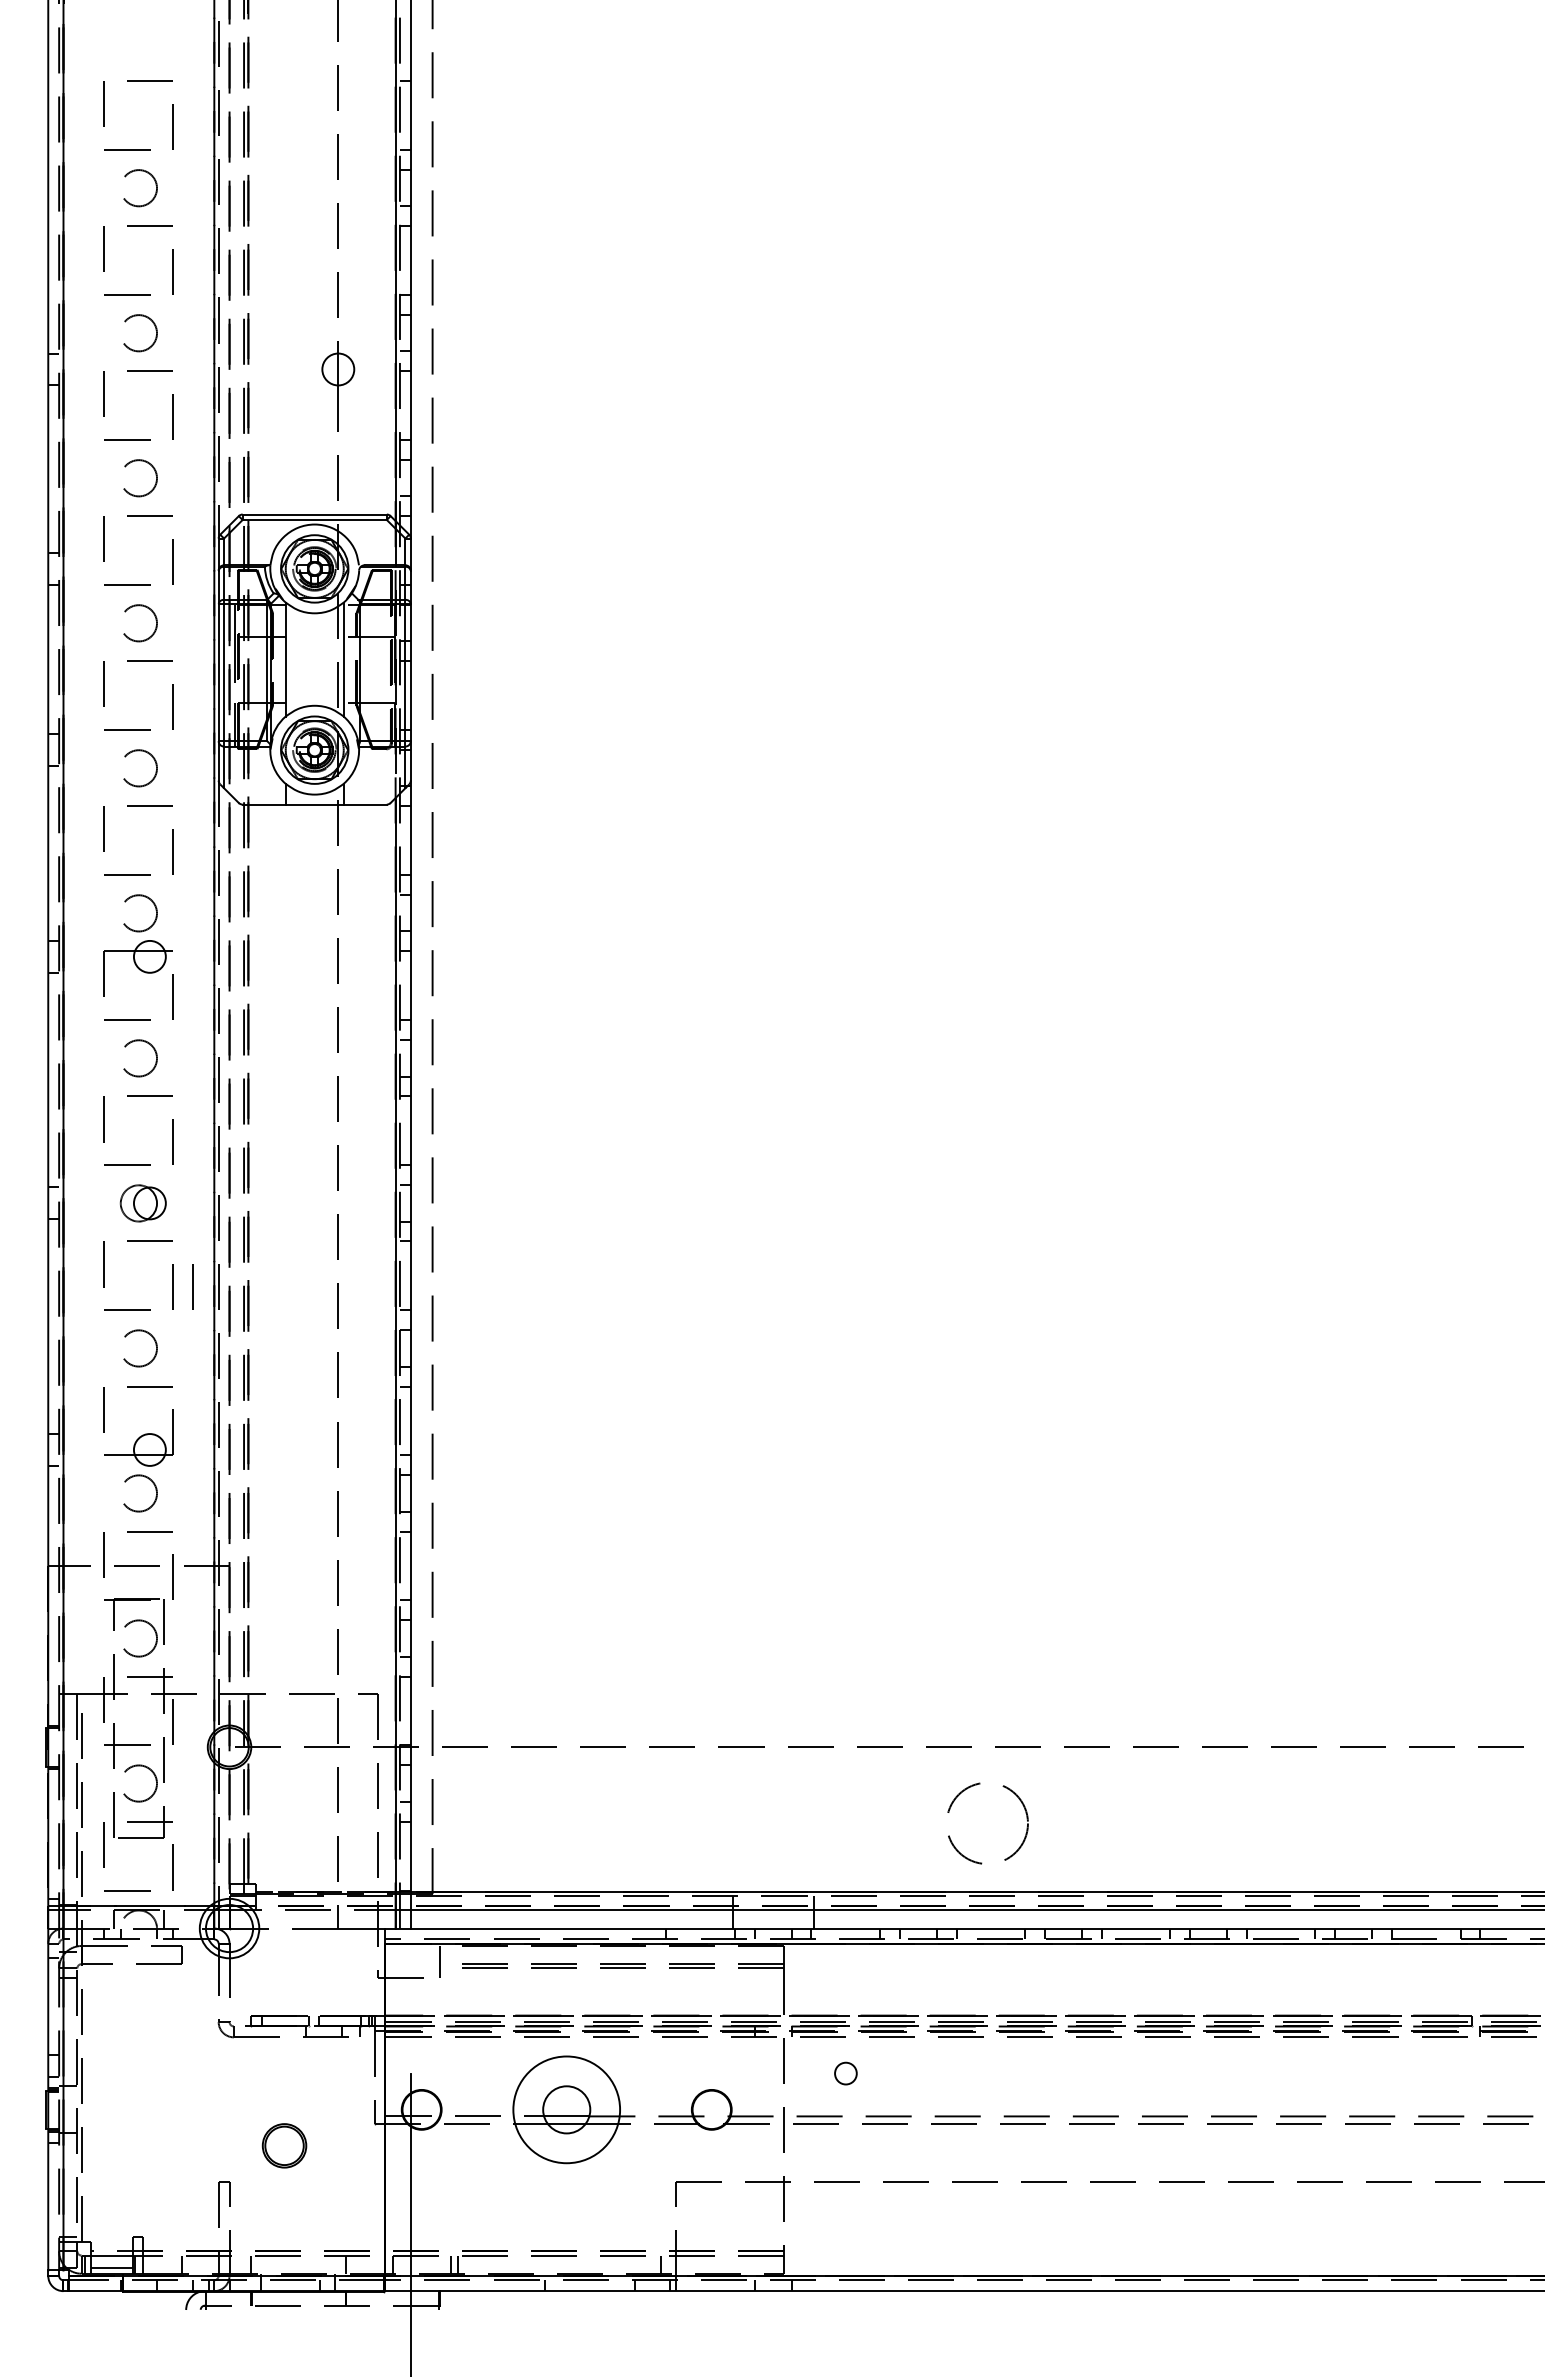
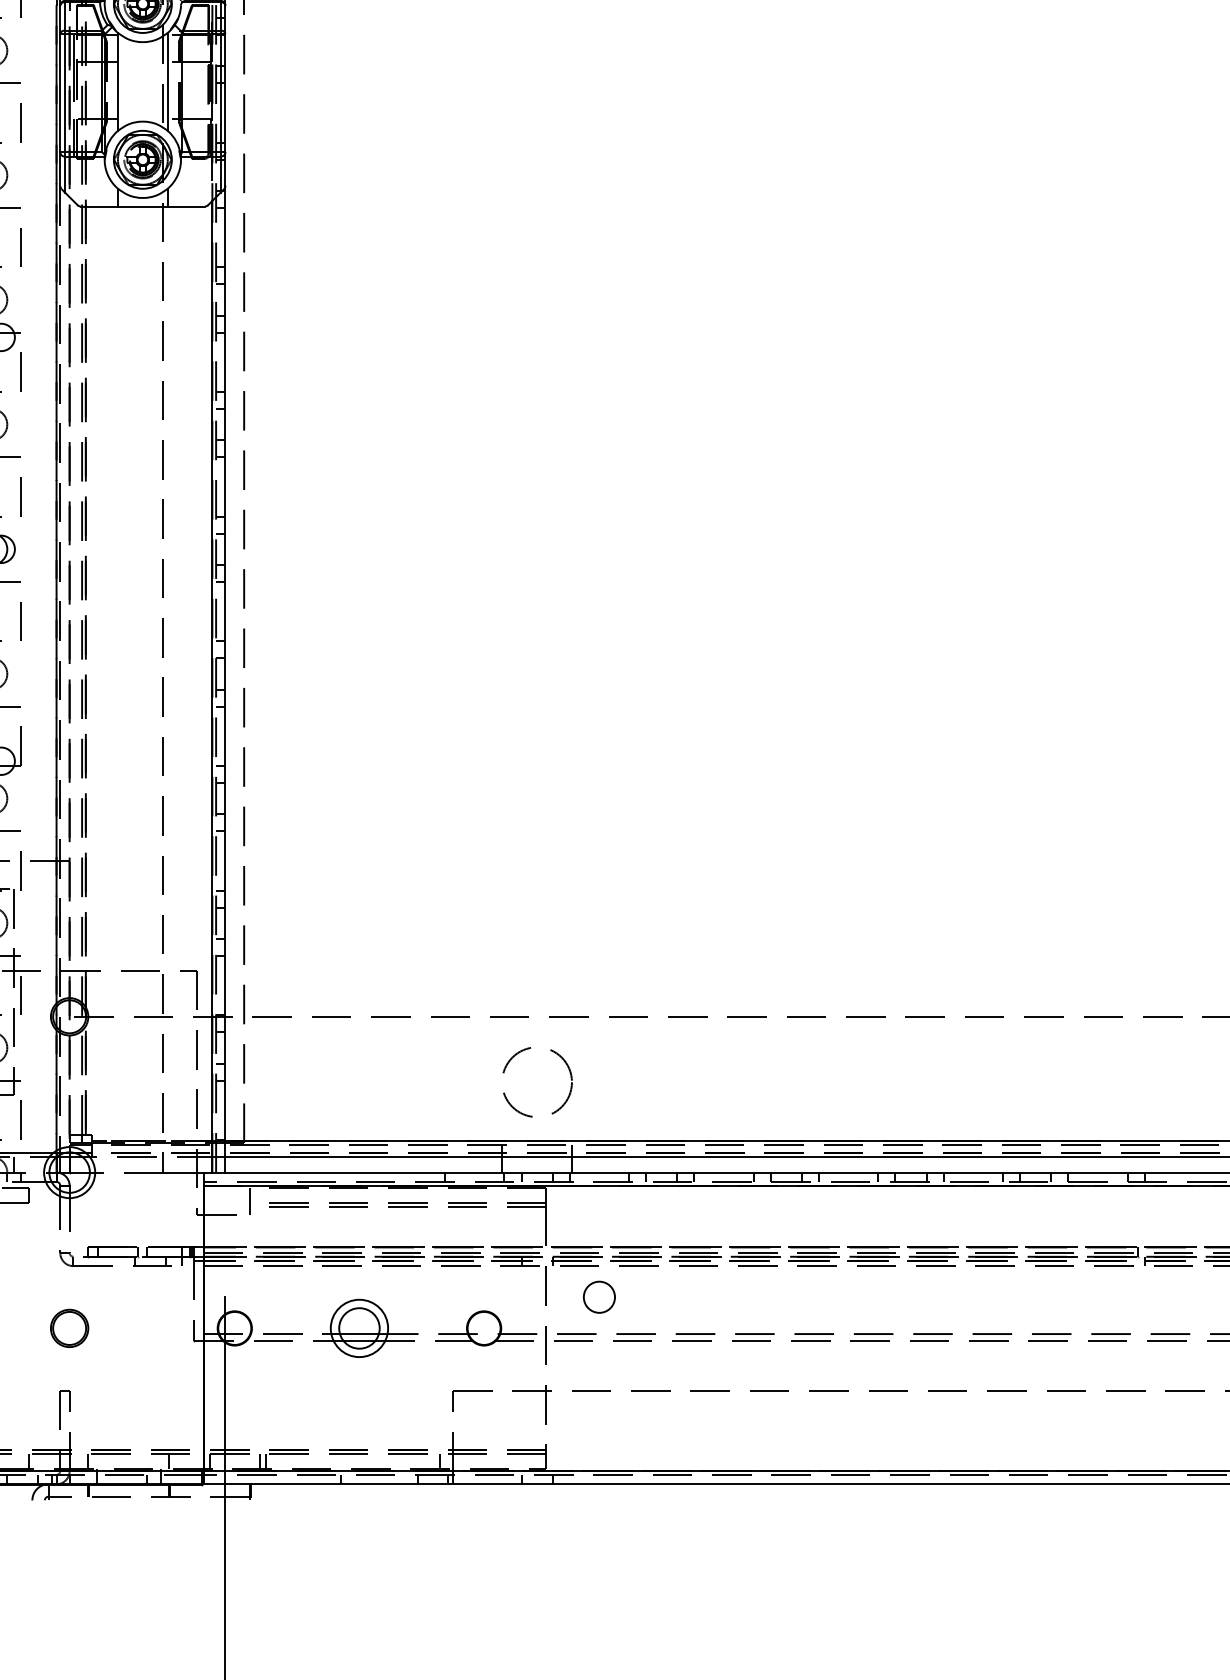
line: (192, 1286) -> (37, 620), removed
circle: (987, 1823) -> (537, 1082), moved
circle: (845, 2073) -> (599, 1297), size x1.67
circle: (566, 2109) -> (359, 1328), size x0.62
part: (284, 2145) -> (69, 1328), moved

